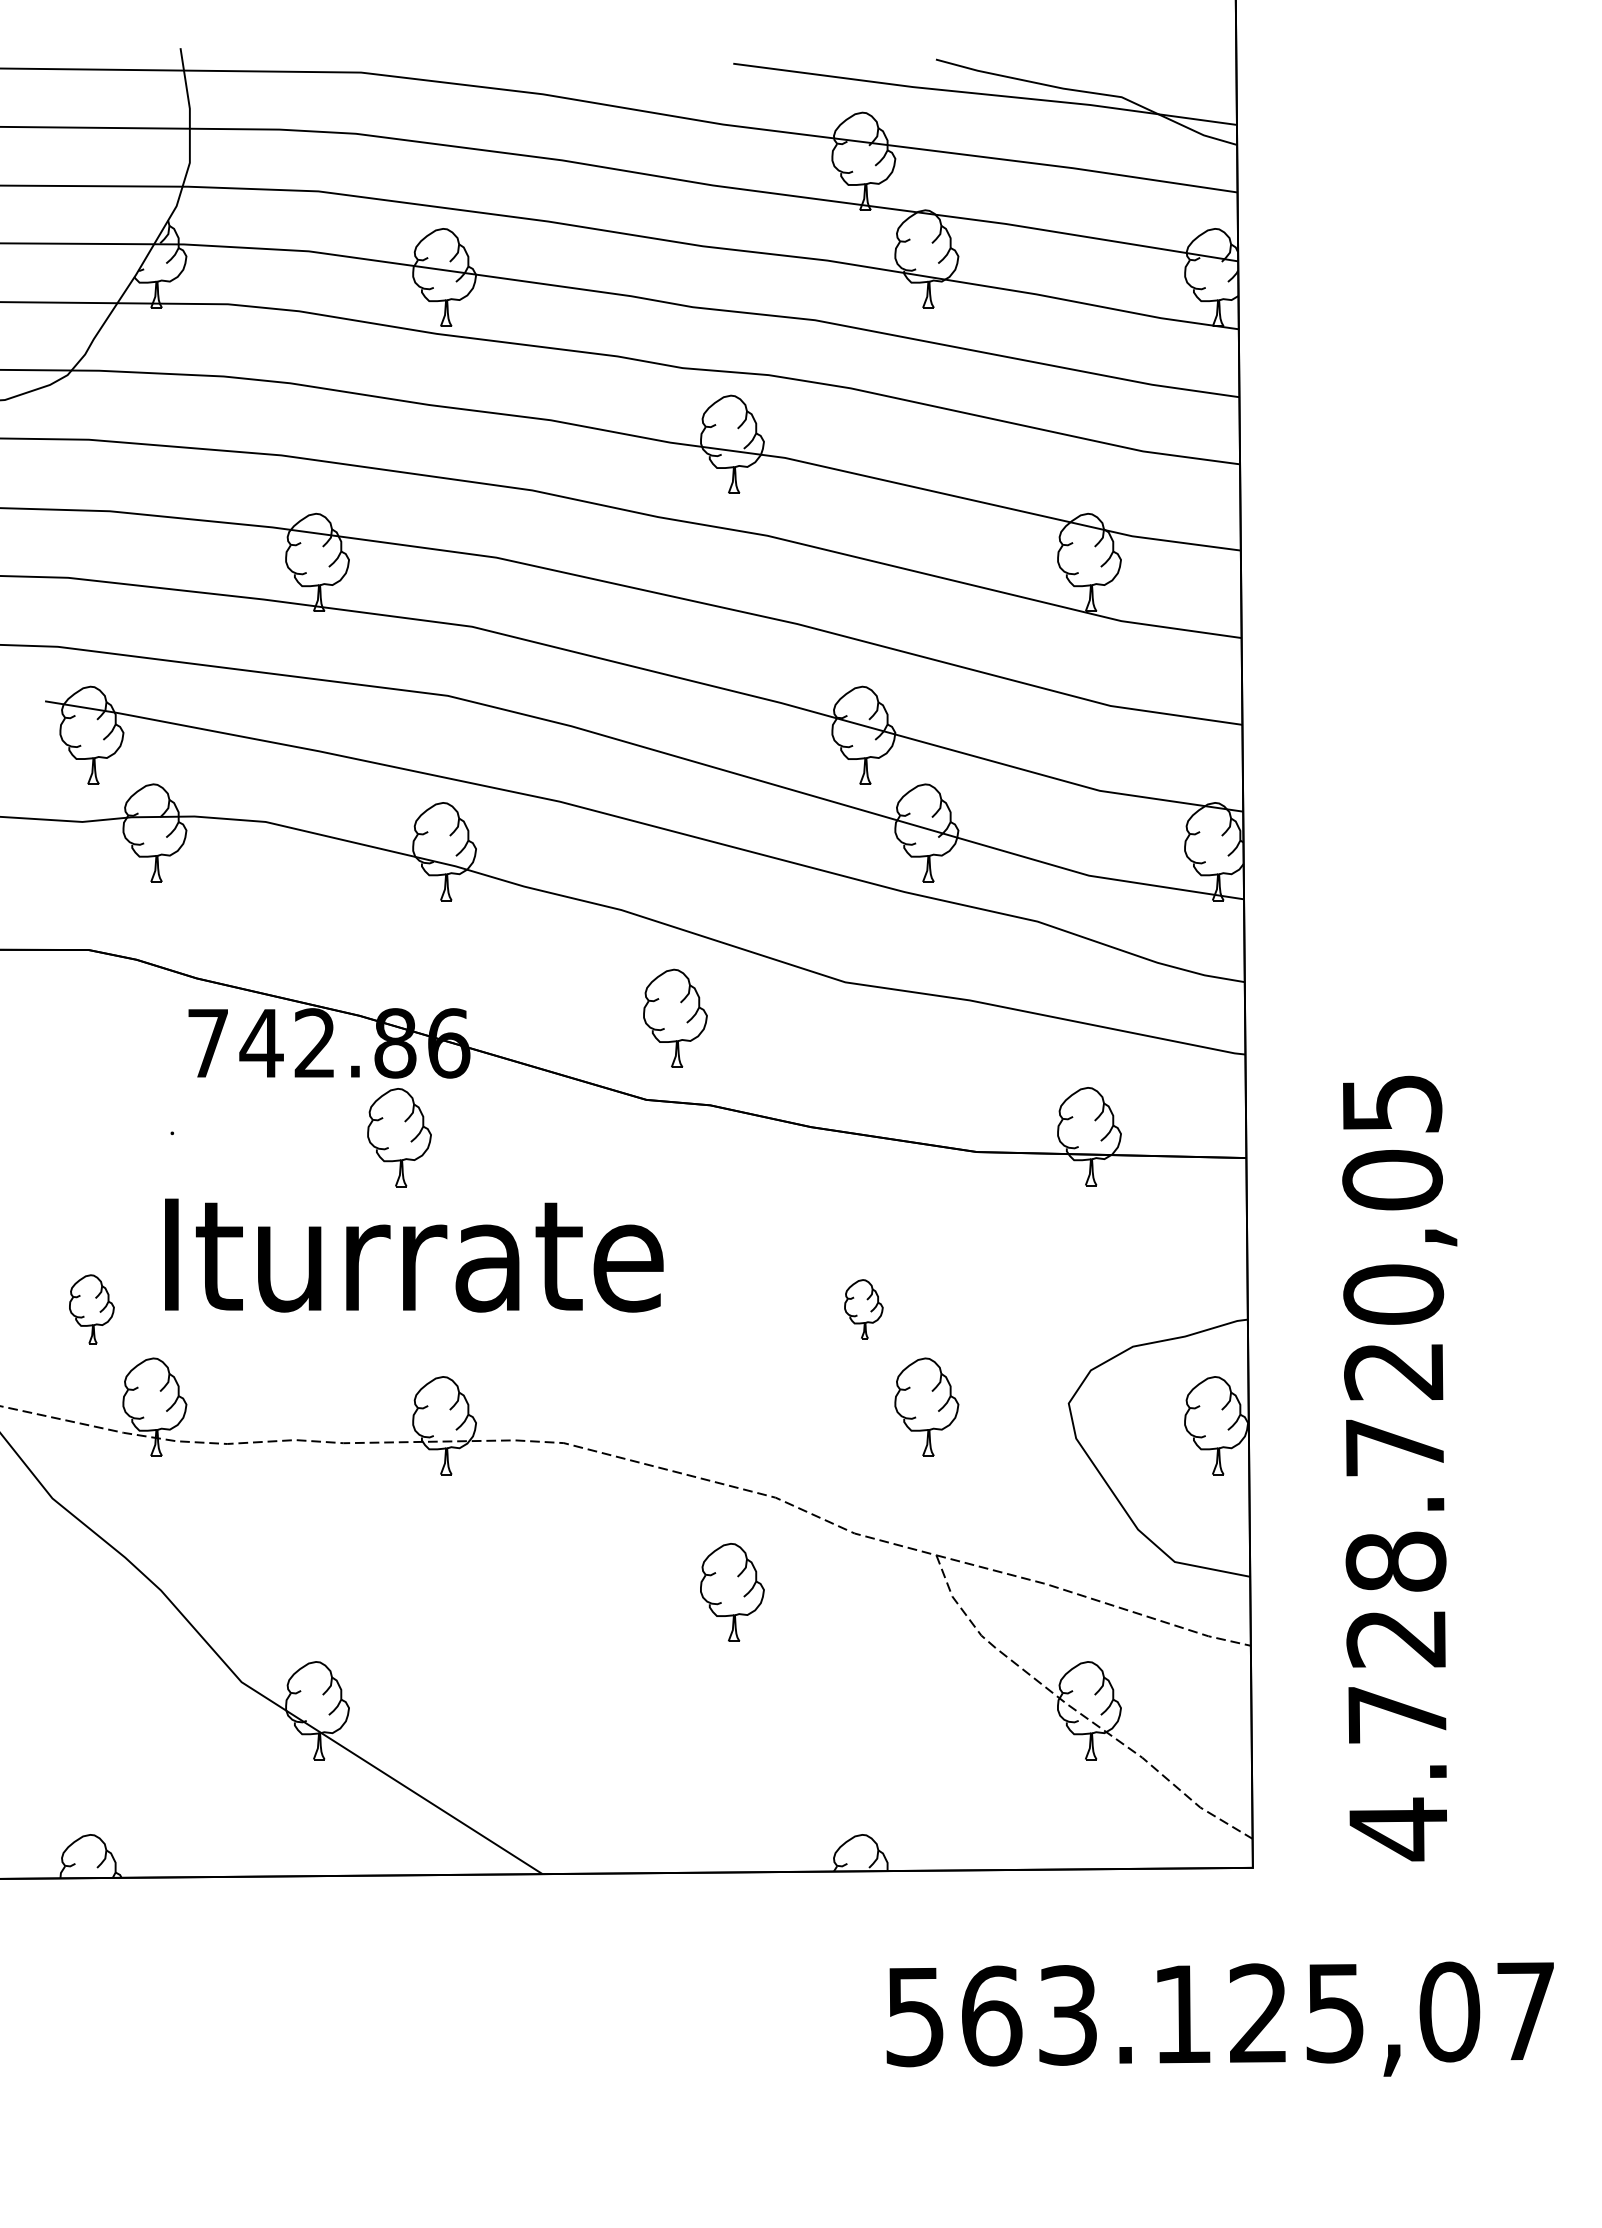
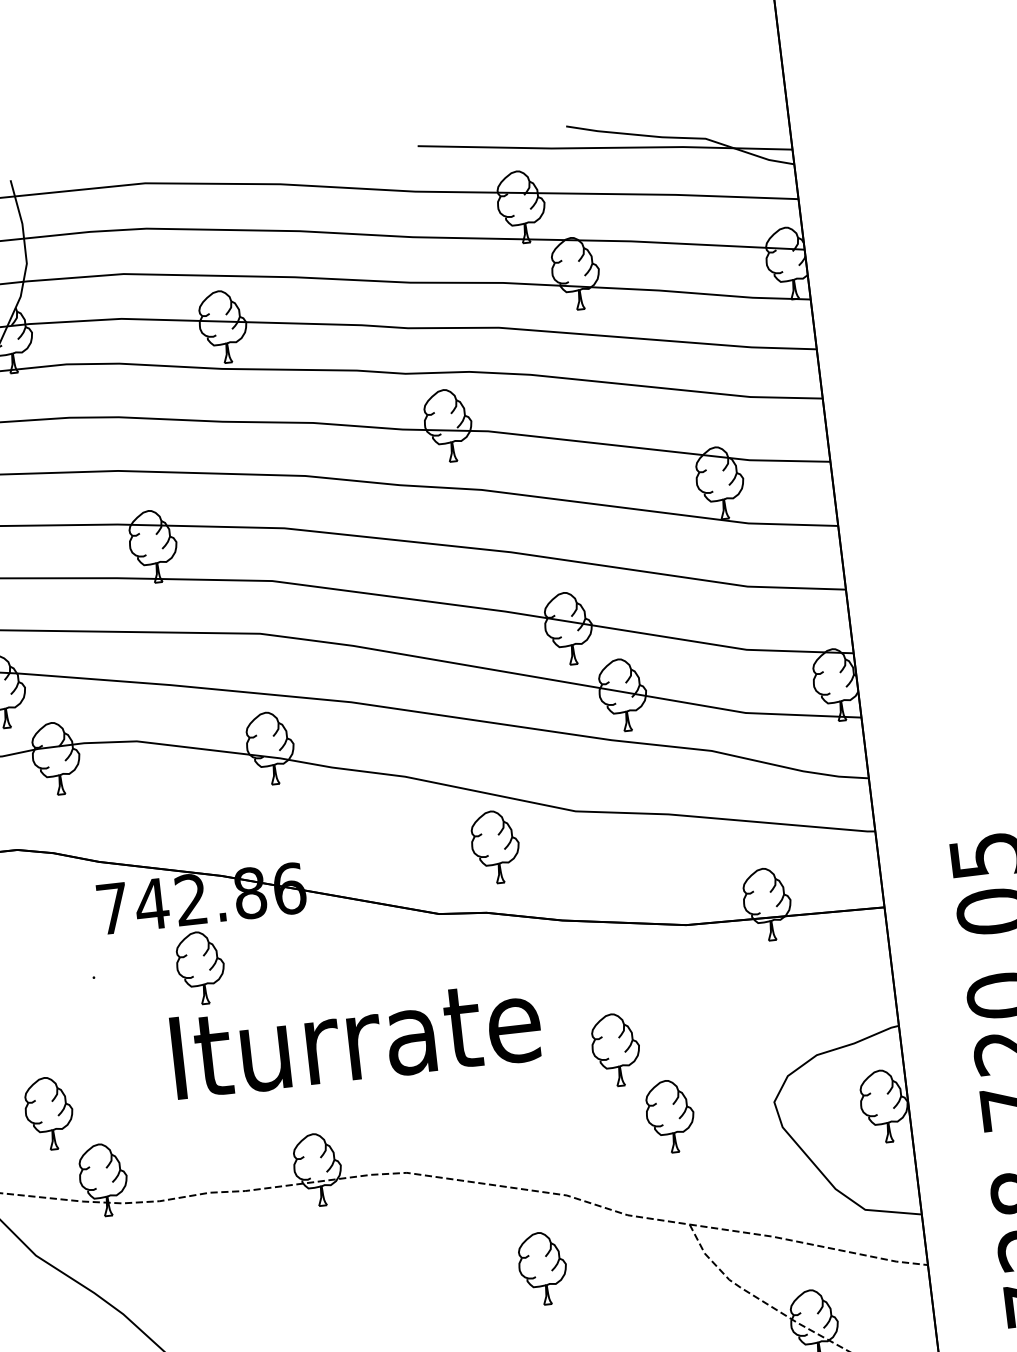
part: (675, 1017) -> (495, 846), moved
part: (399, 1137) -> (200, 968), moved
text: (414, 1255) -> (356, 1039), moved
part: (91, 1308) -> (49, 1112), size x1.43
part: (863, 1308) -> (615, 1049), size x1.67

